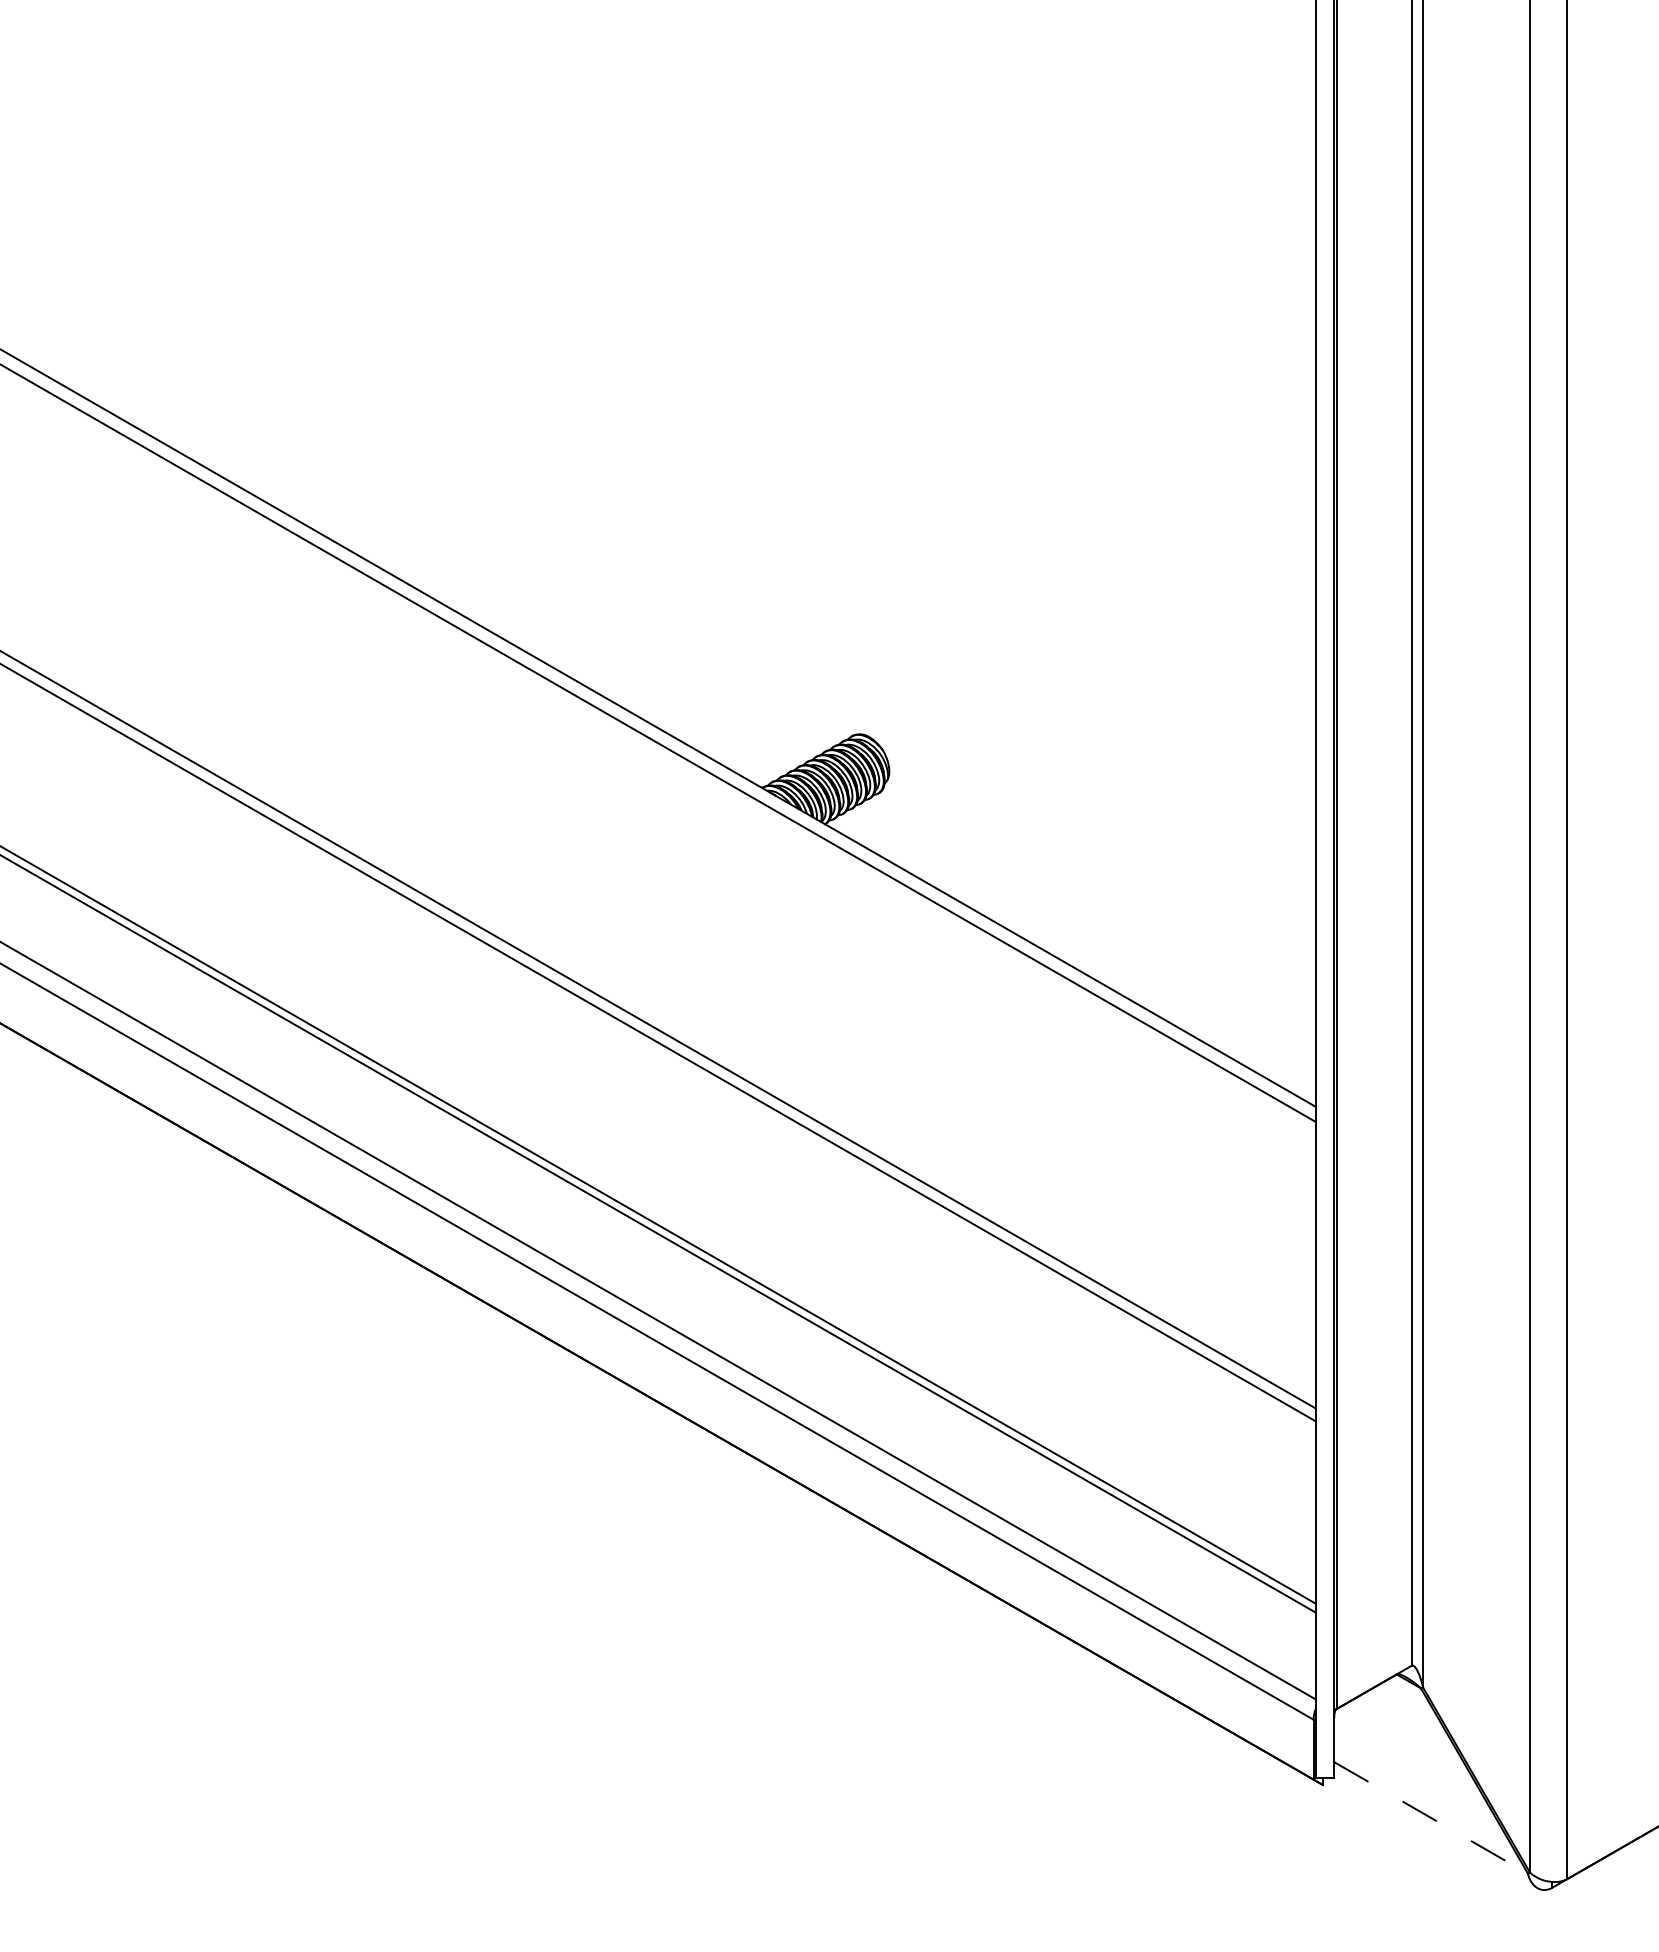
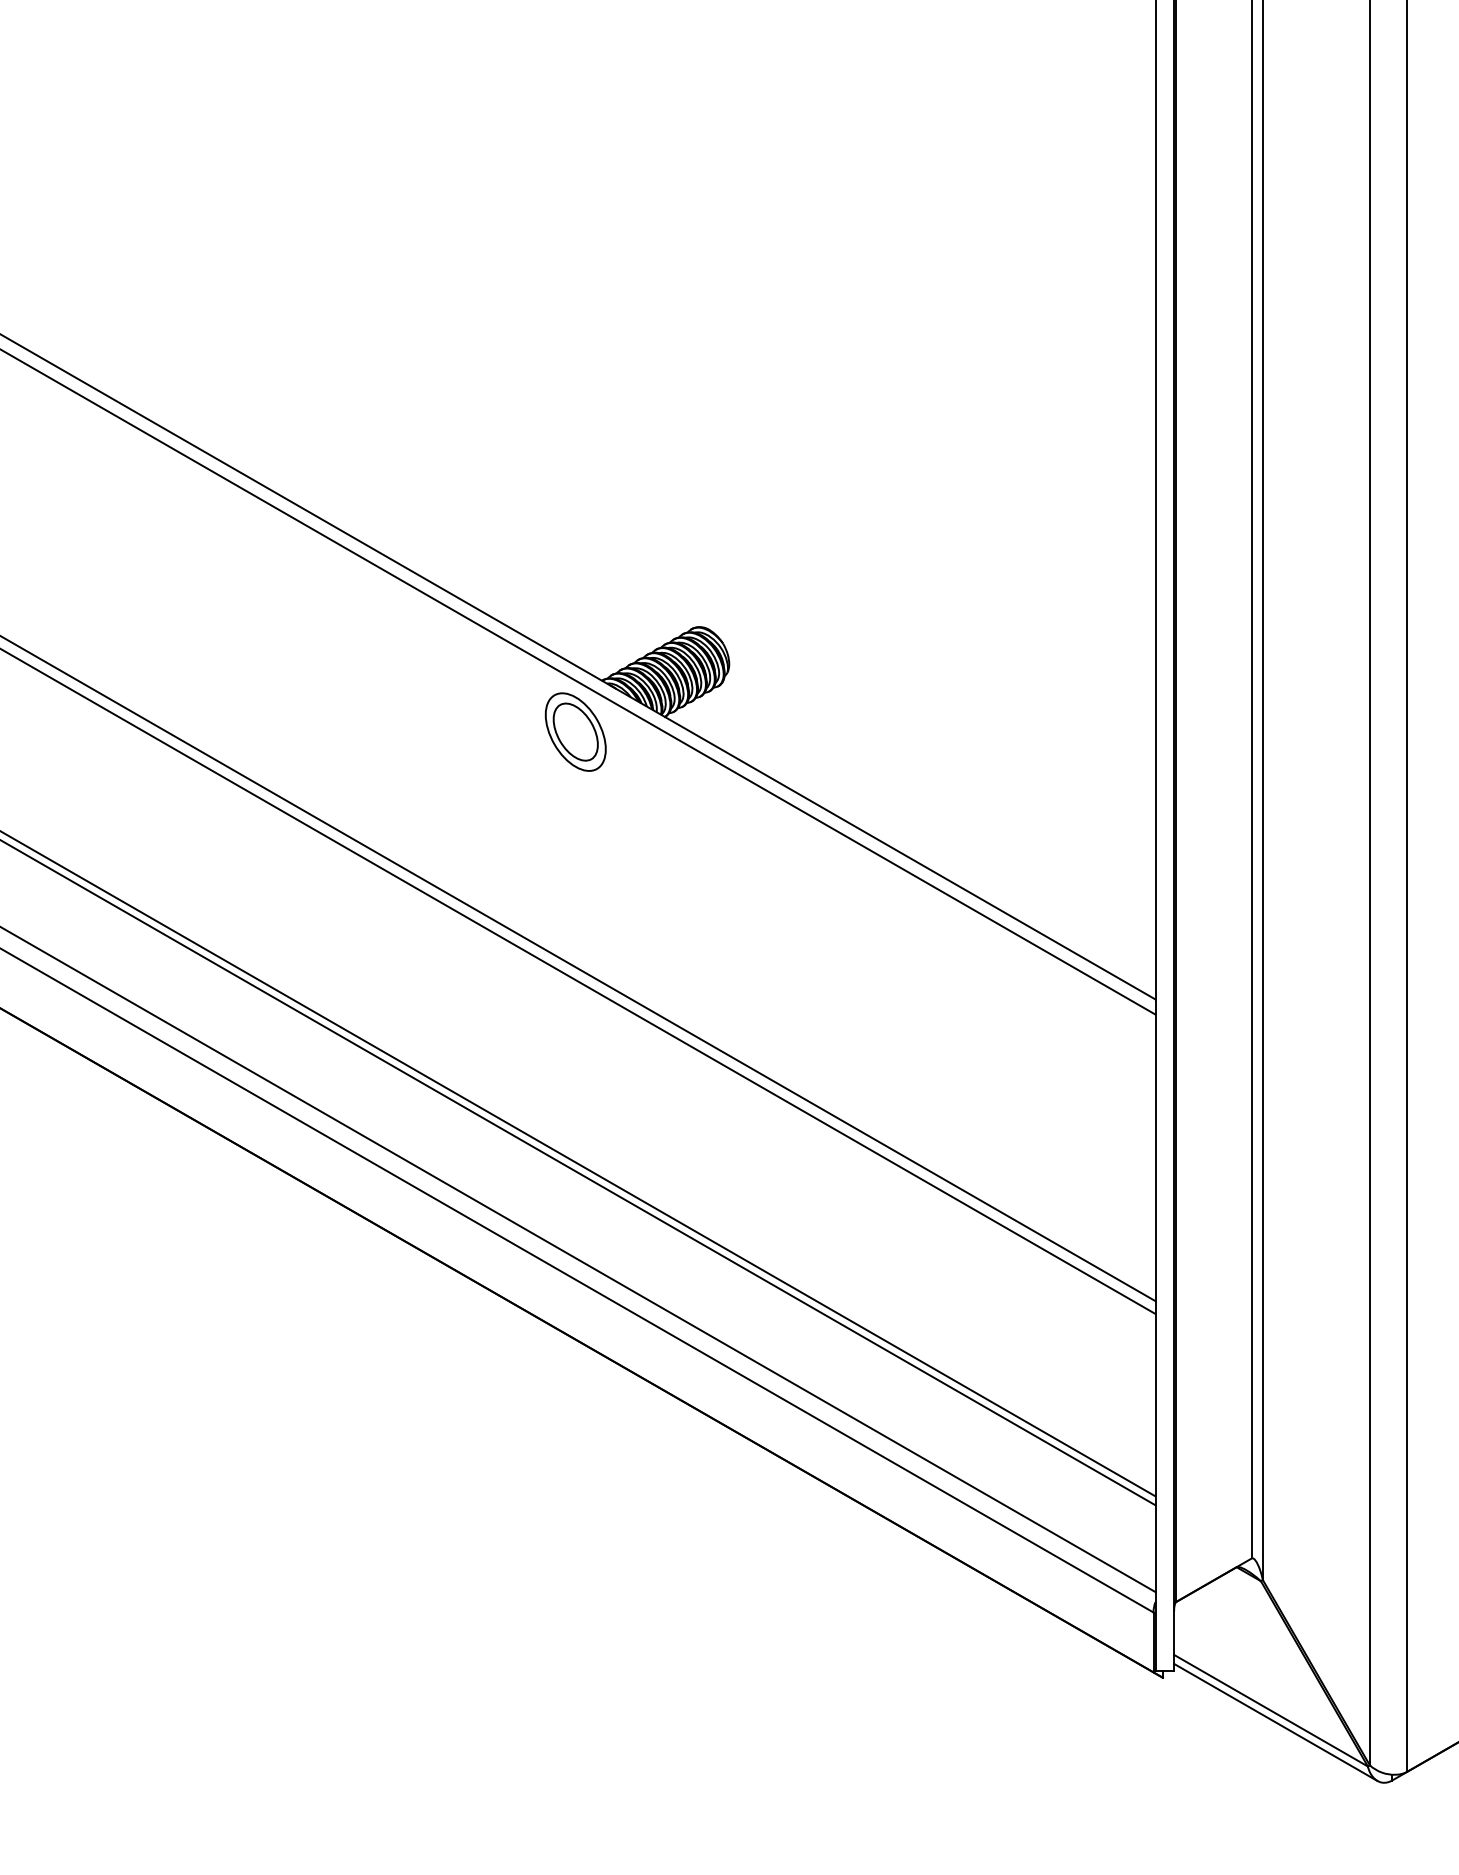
part: (735, 839) -> (575, 732), added
line: (1431, 1817) -> (1271, 1710), dashed -> solid
line: (1435, 1829) -> (1275, 1722), added

